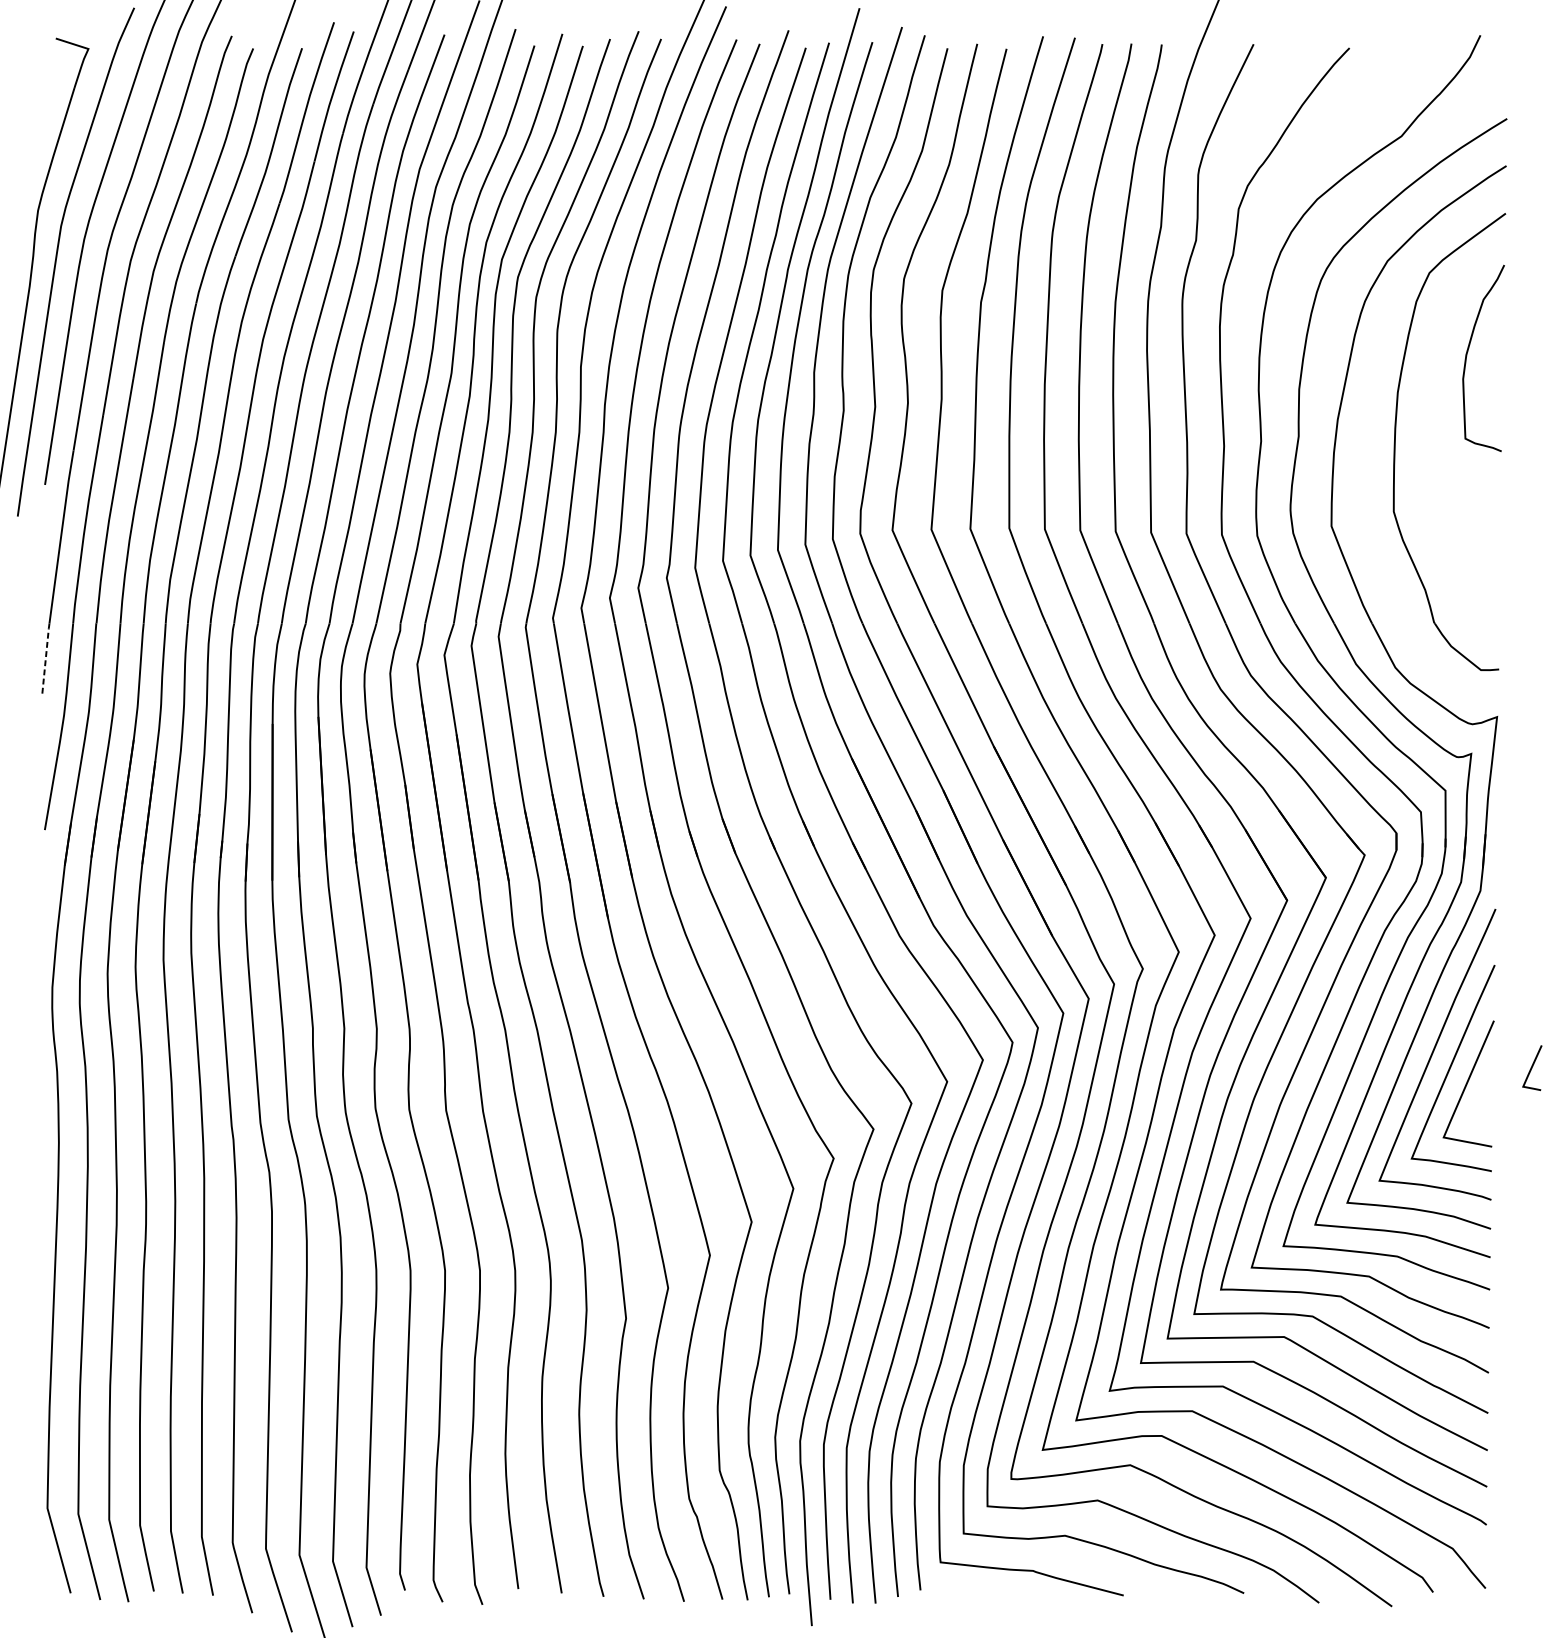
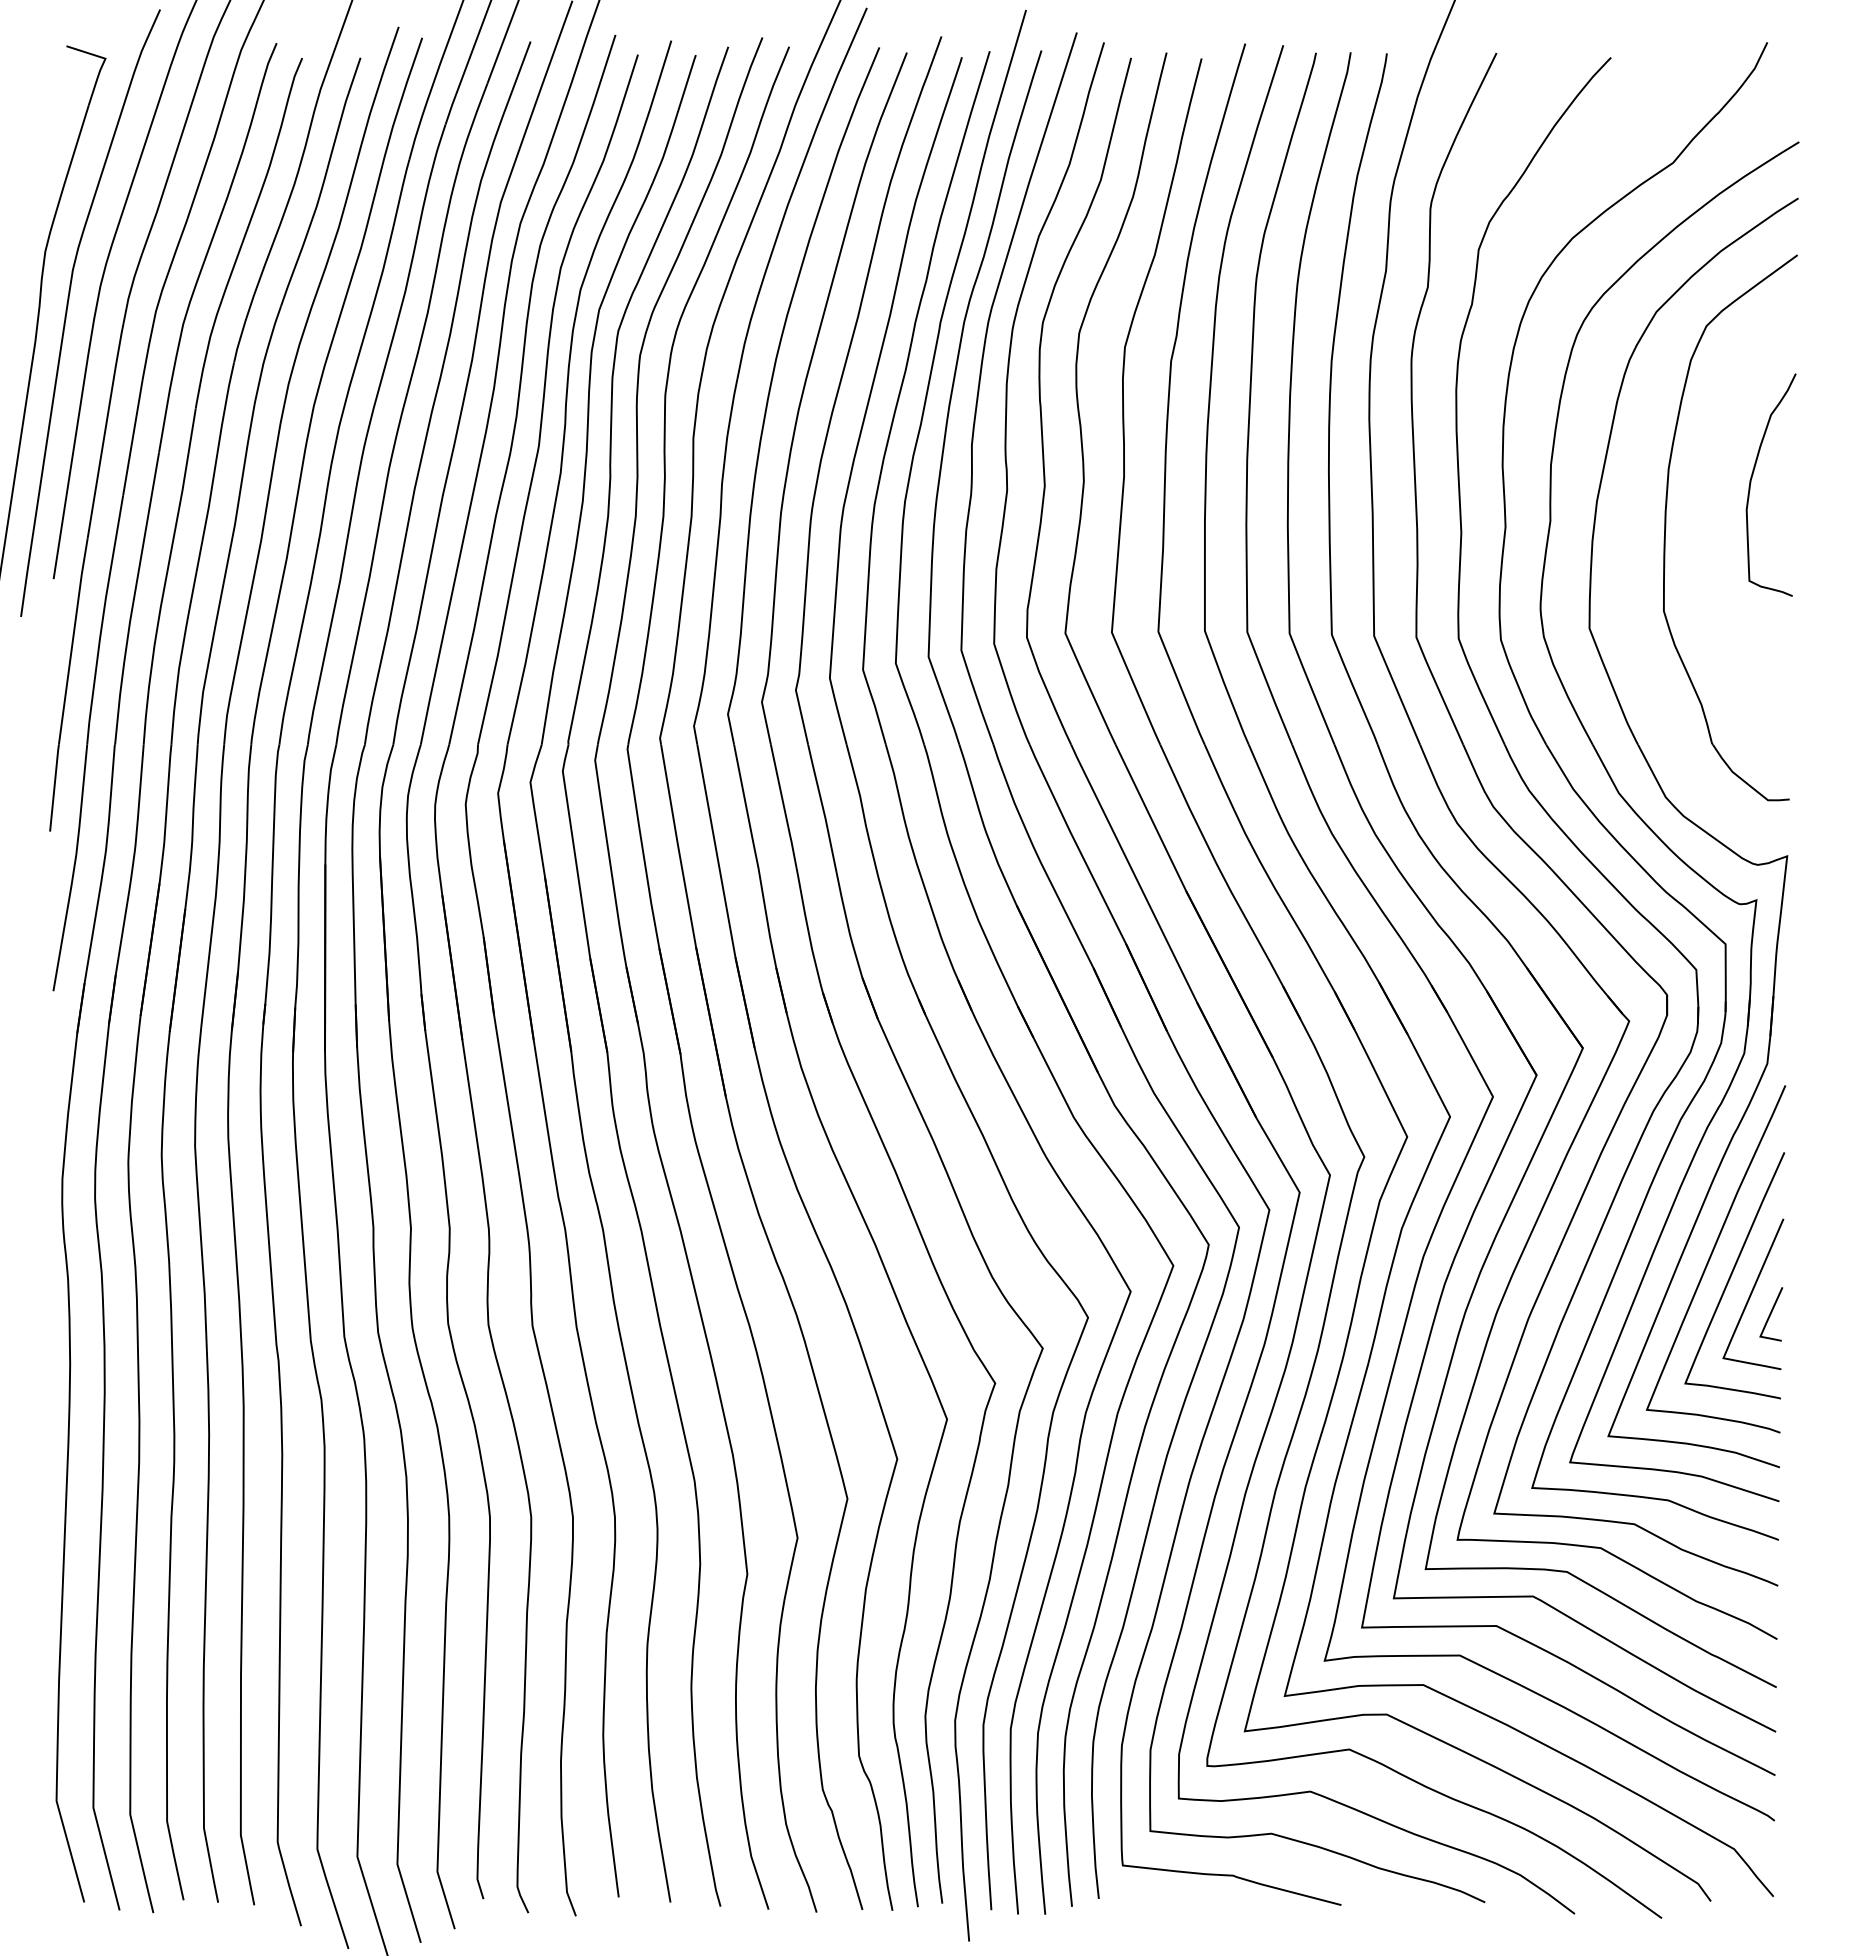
curve: (1468, 352) -> (1752, 478), moved
line: (45, 659) -> (54, 787), dashed -> solid
line: (1532, 1068) -> (1771, 1314), moved

